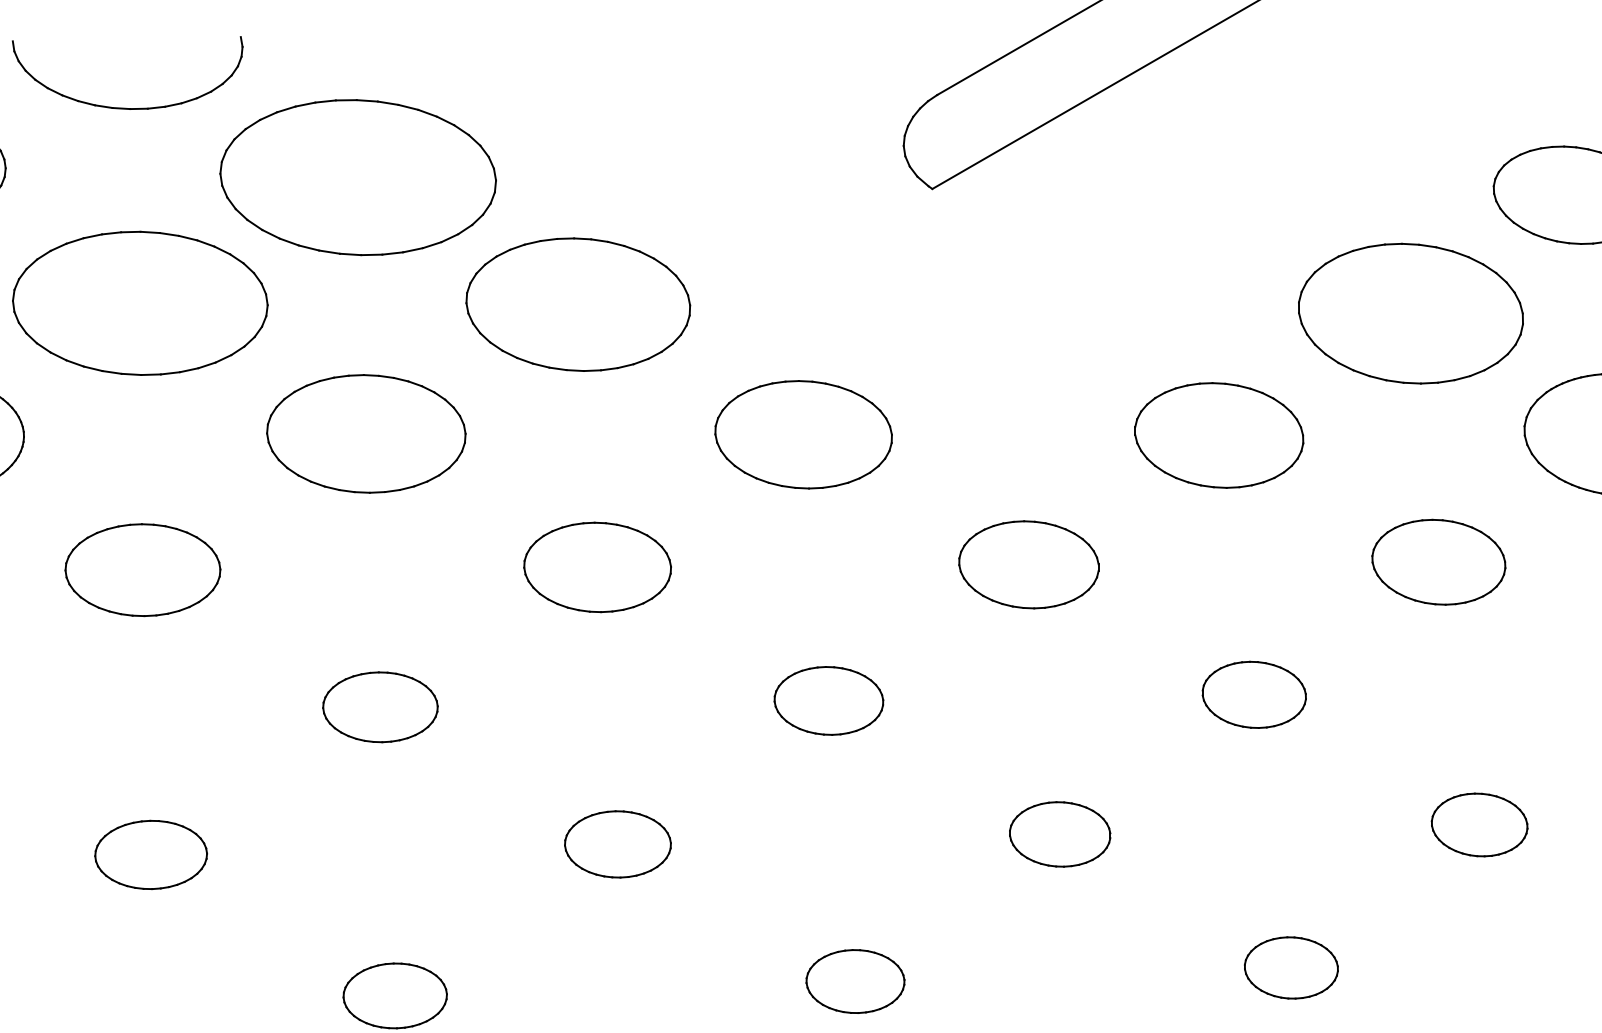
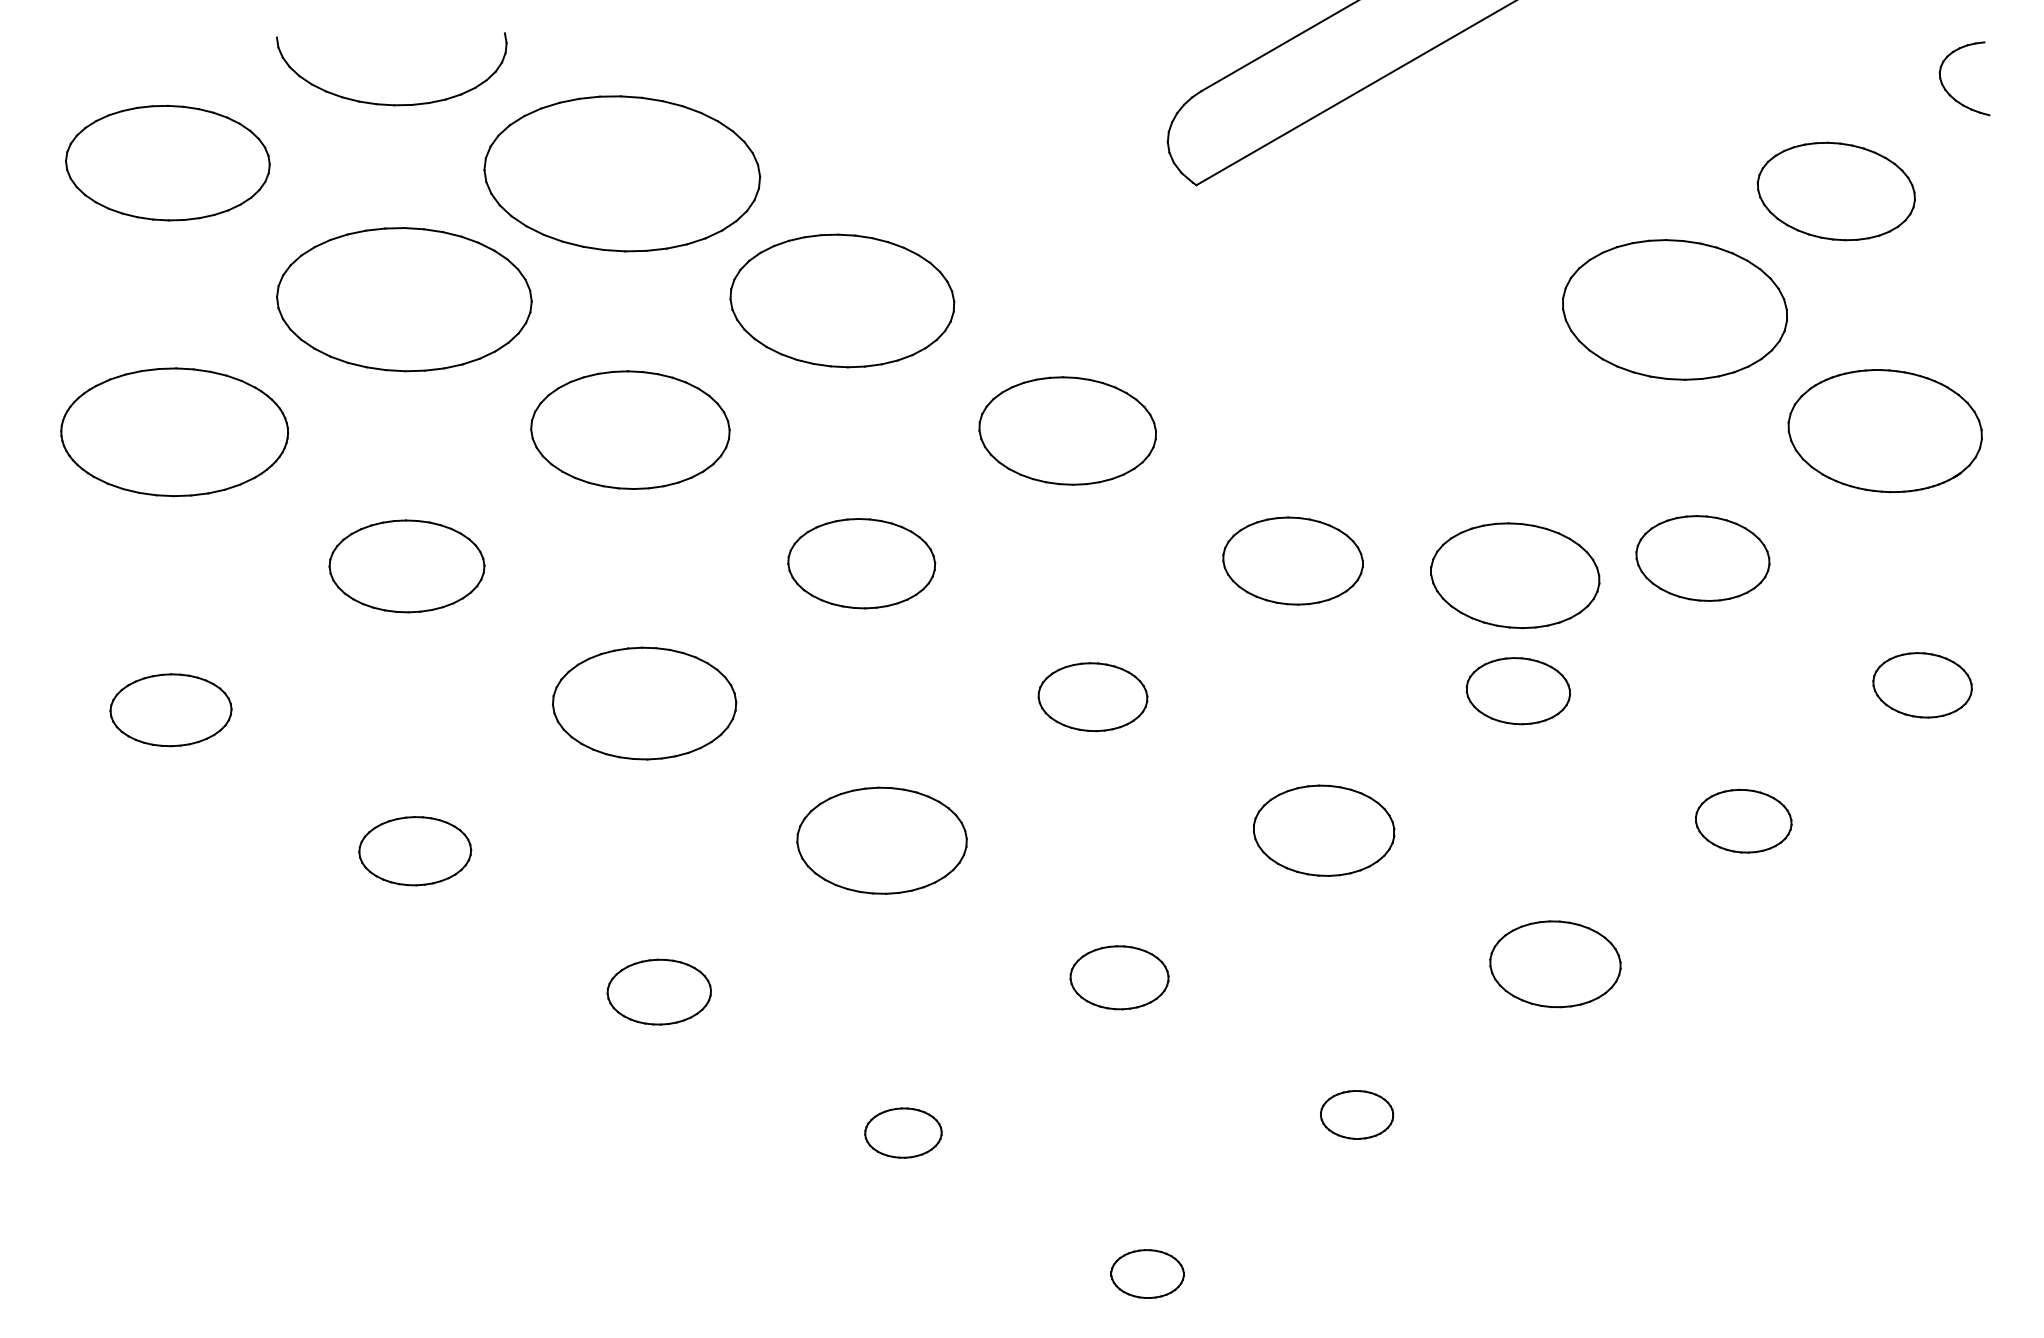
part: (1219, 435) -> (1515, 575), moved
part: (380, 707) -> (644, 703), size x1.6
part: (1060, 834) -> (1324, 830), size x1.4
part: (617, 844) -> (881, 840), size x1.6
part: (1291, 967) -> (1555, 963), size x1.4

